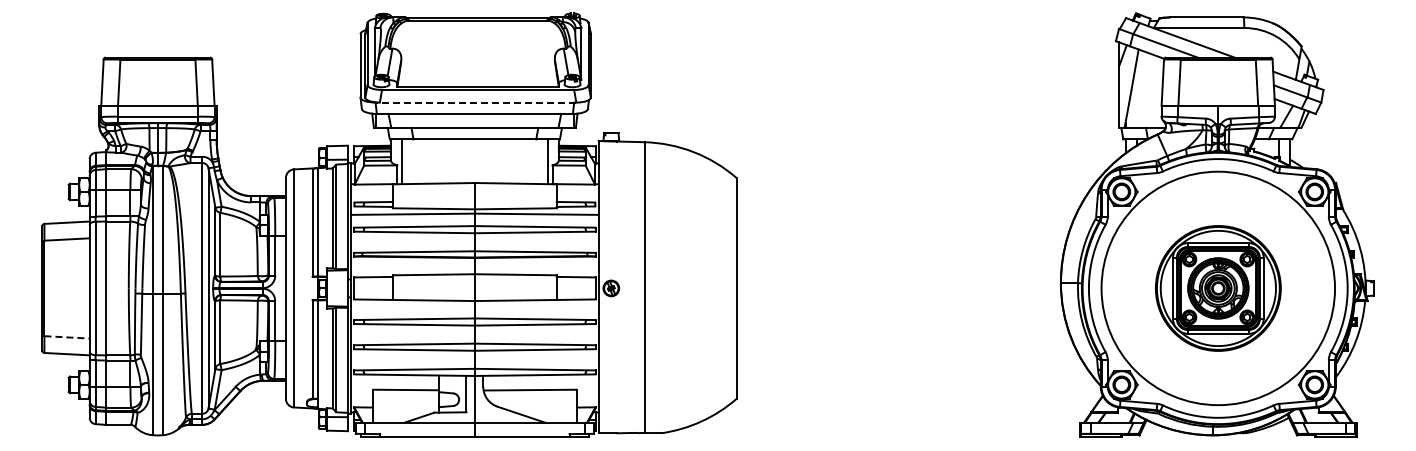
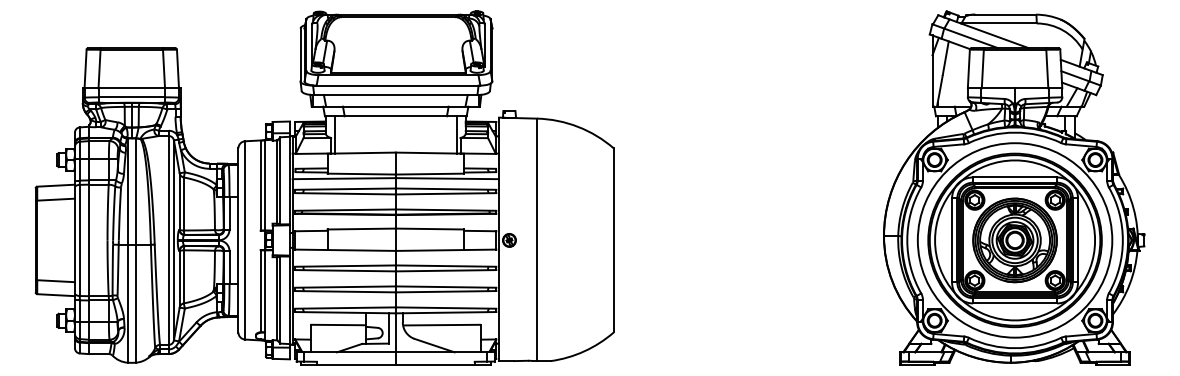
line: (475, 102) -> (396, 85), dashed -> solid
part: (1218, 288) -> (1015, 240), size x1.67
line: (67, 337) -> (56, 281), dashed -> solid

